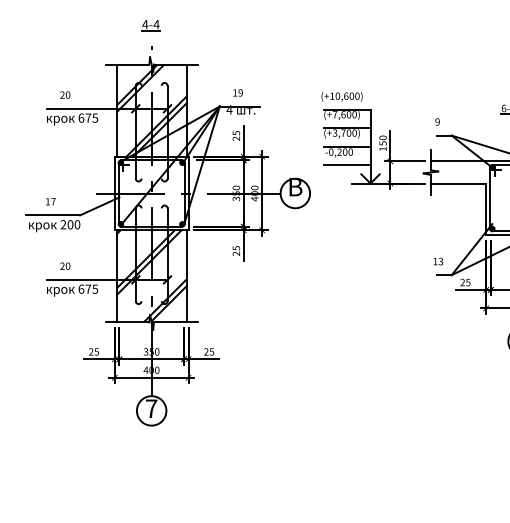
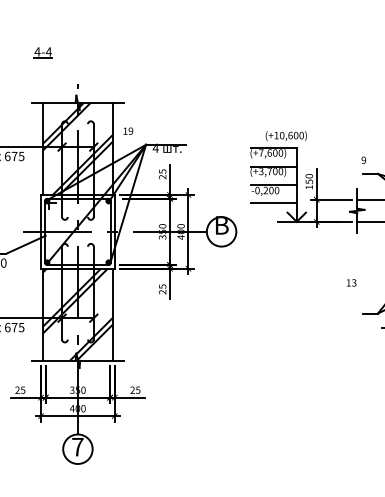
part: (150, 25) -> (42, 52), moved
text: (237, 92) -> (127, 130), moved
text: (341, 96) -> (285, 135), moved
text: (438, 261) -> (351, 282), moved

